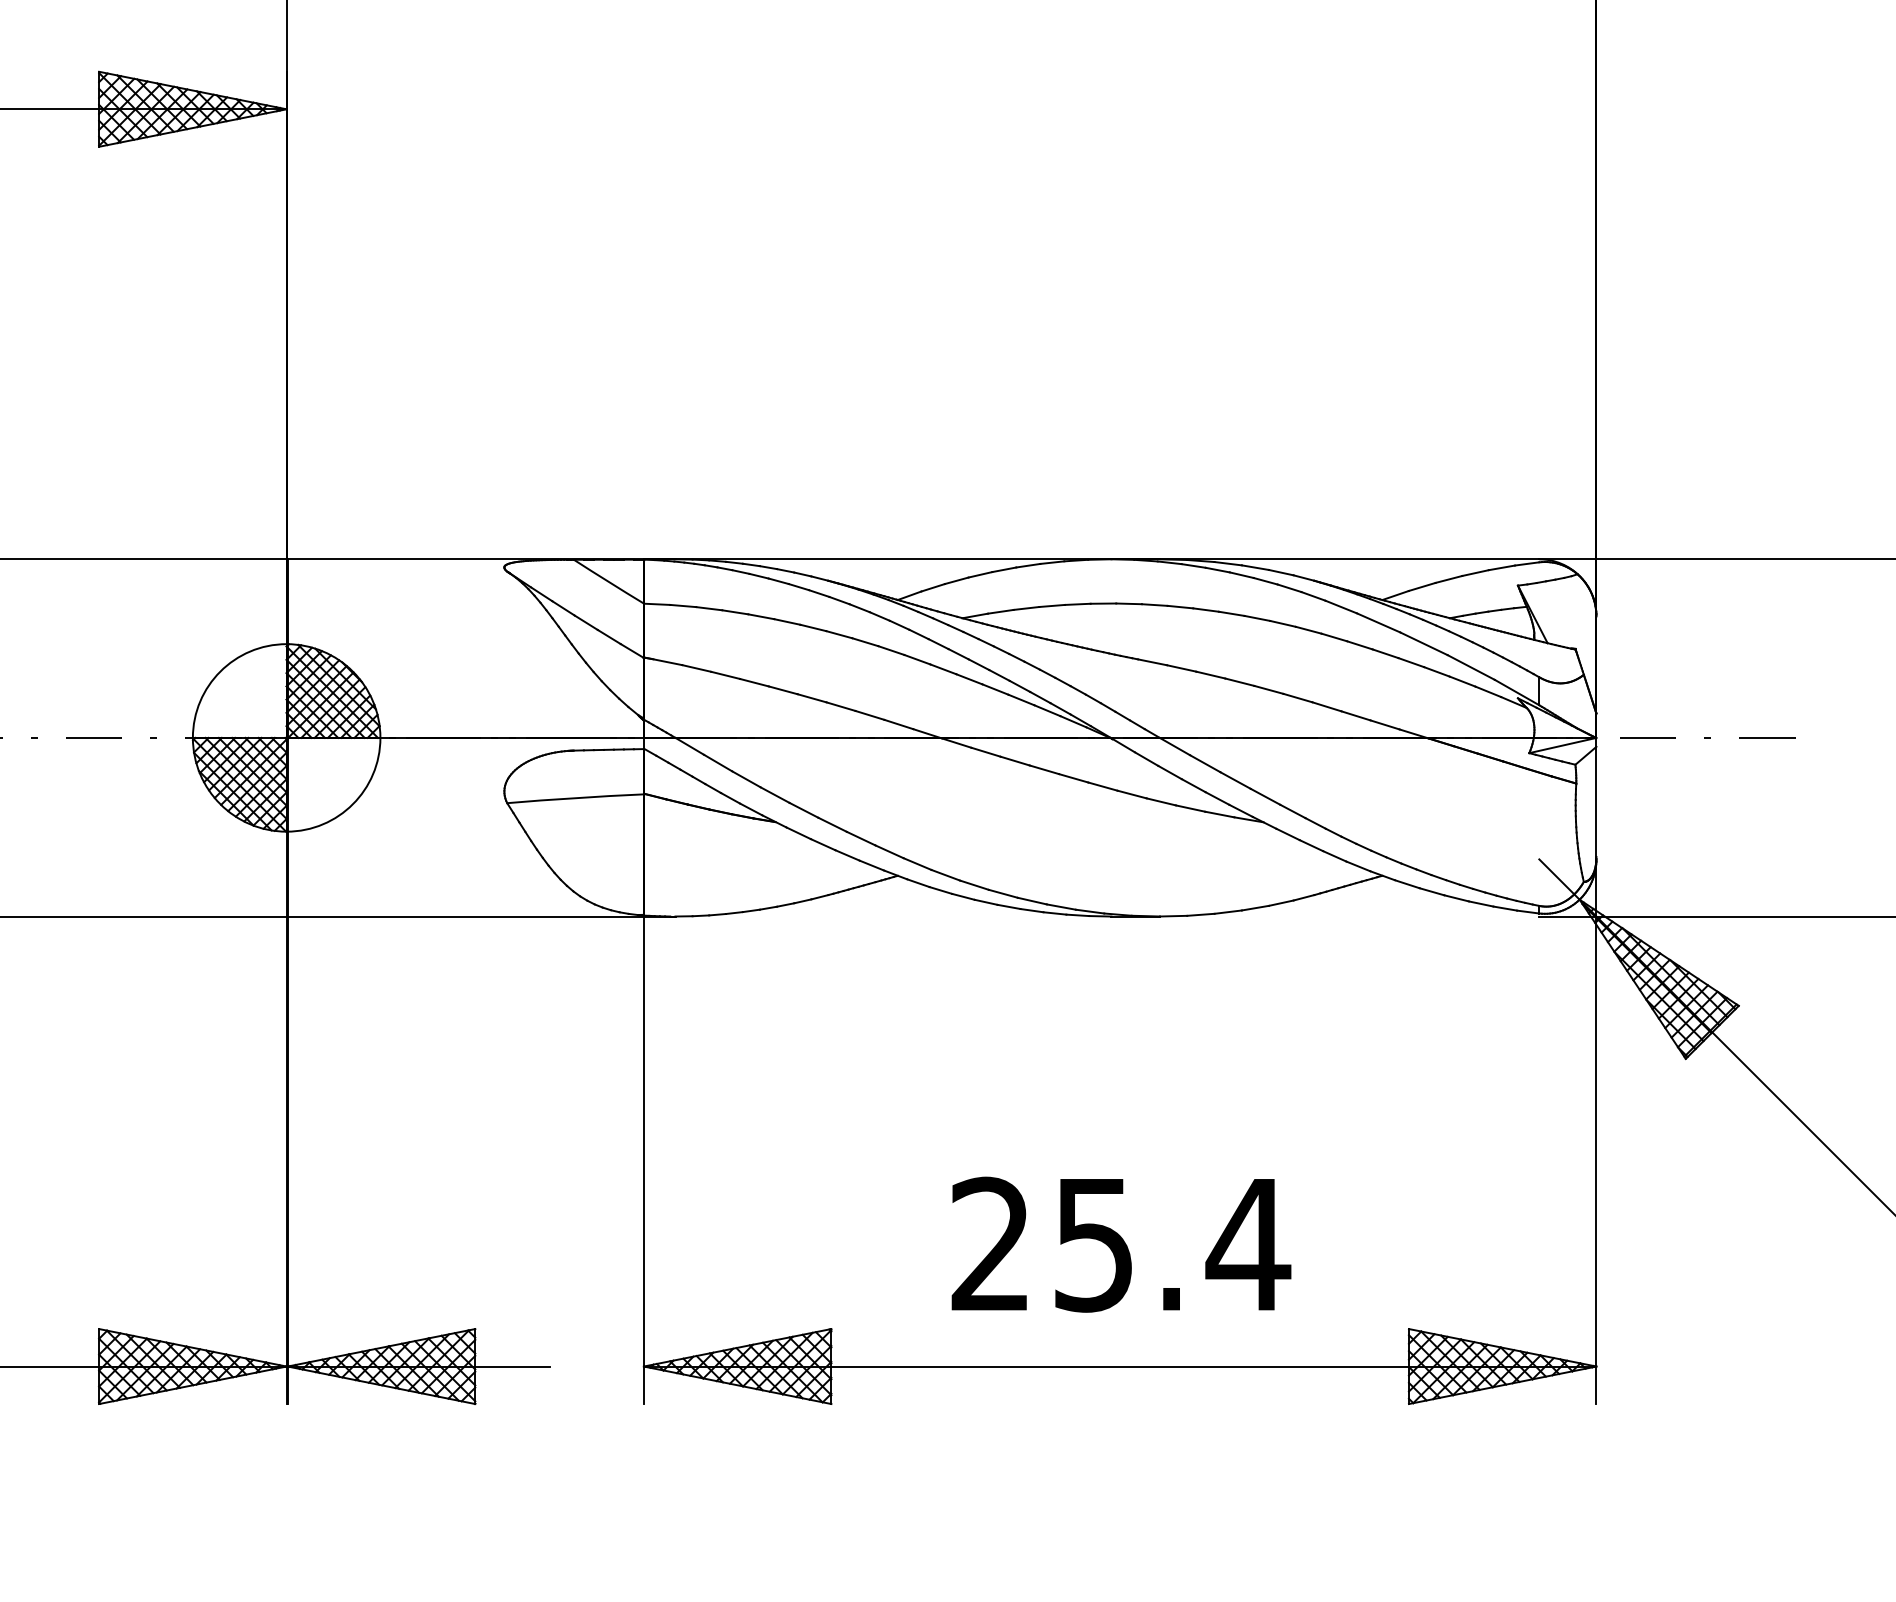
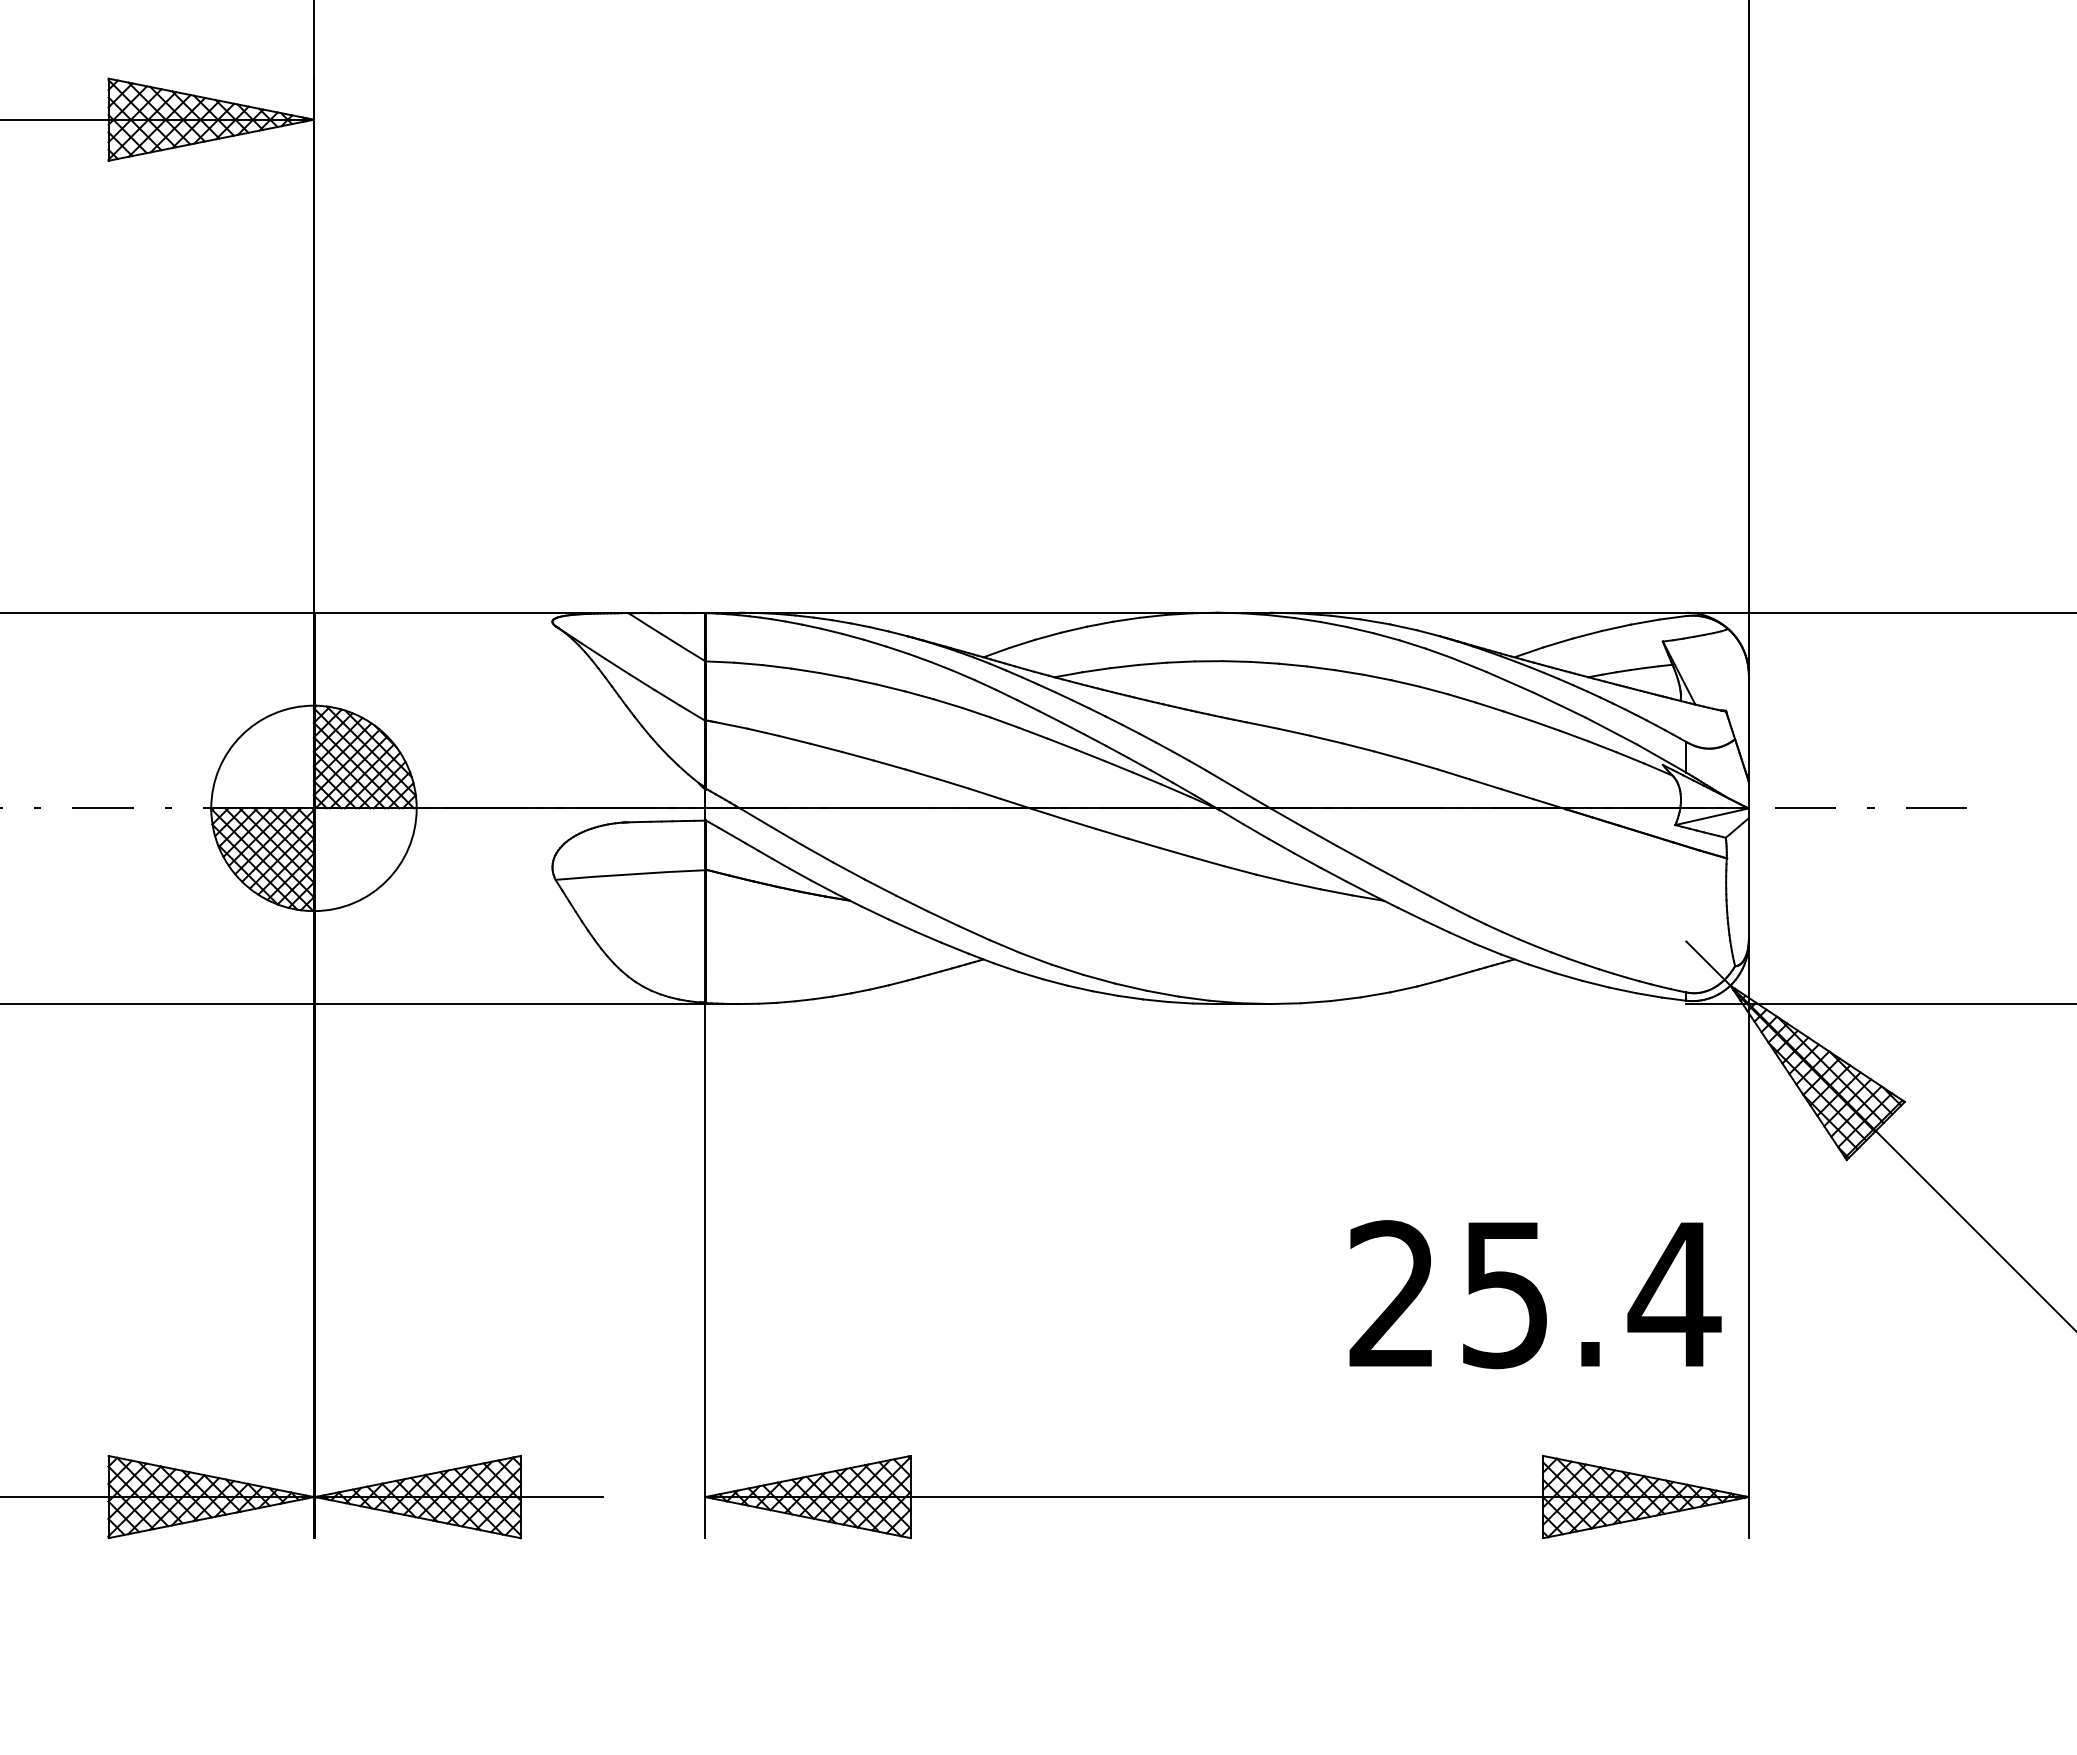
text: (1121, 1244) -> (1535, 1294), moved

